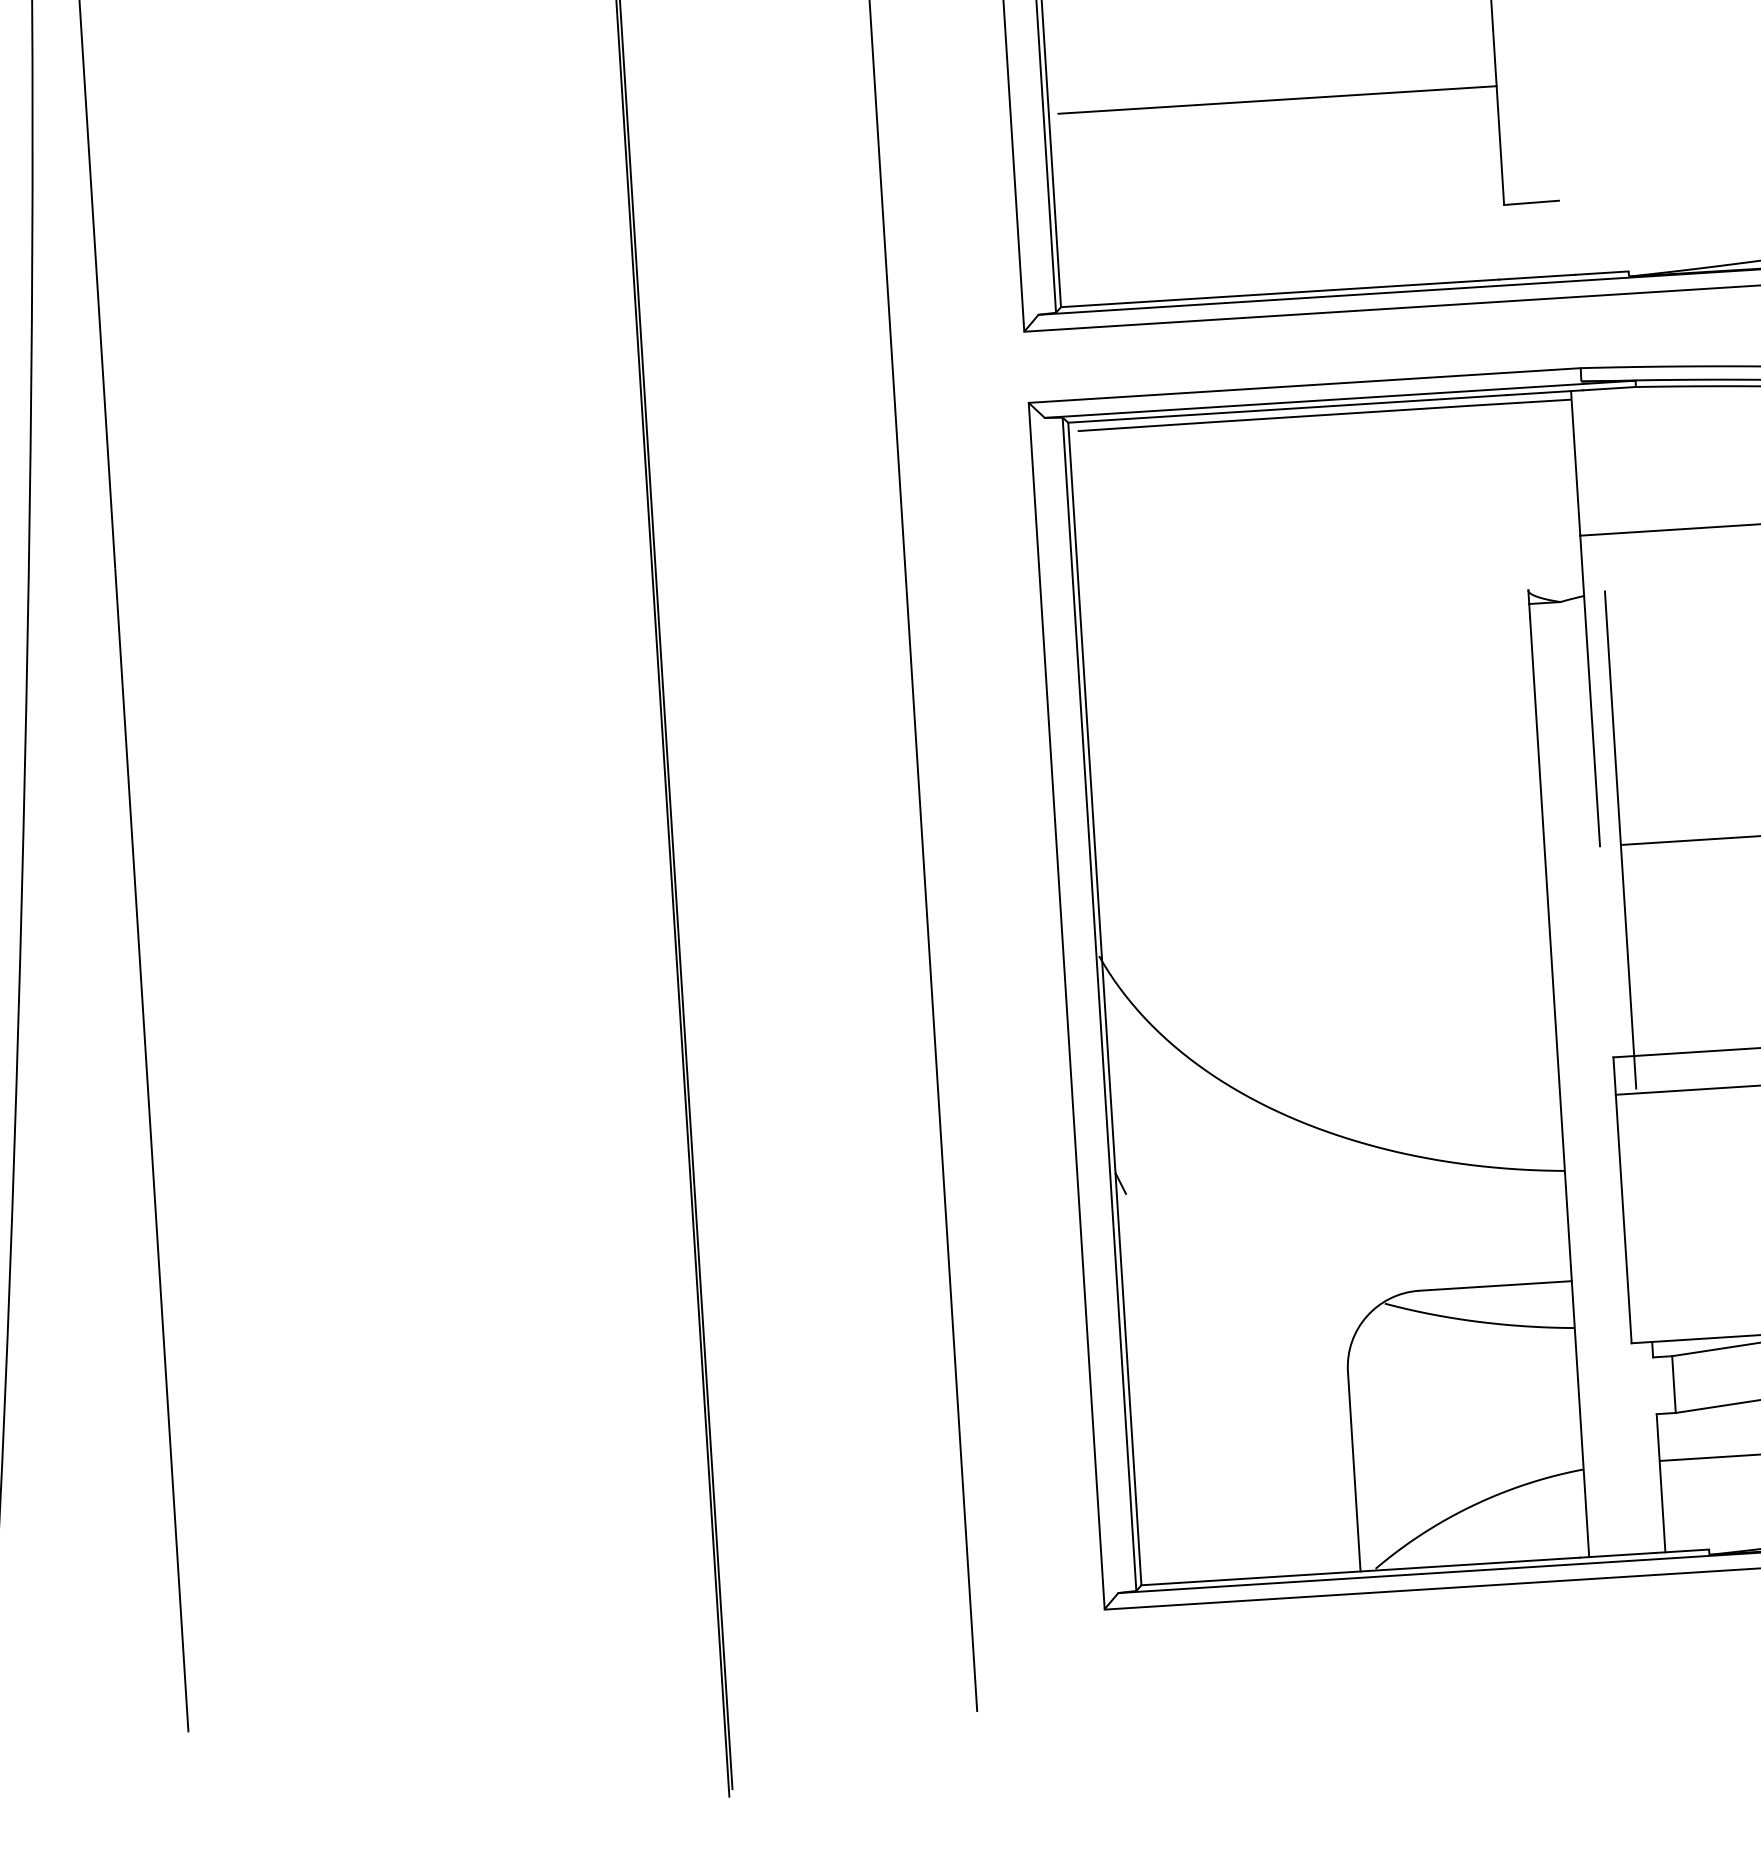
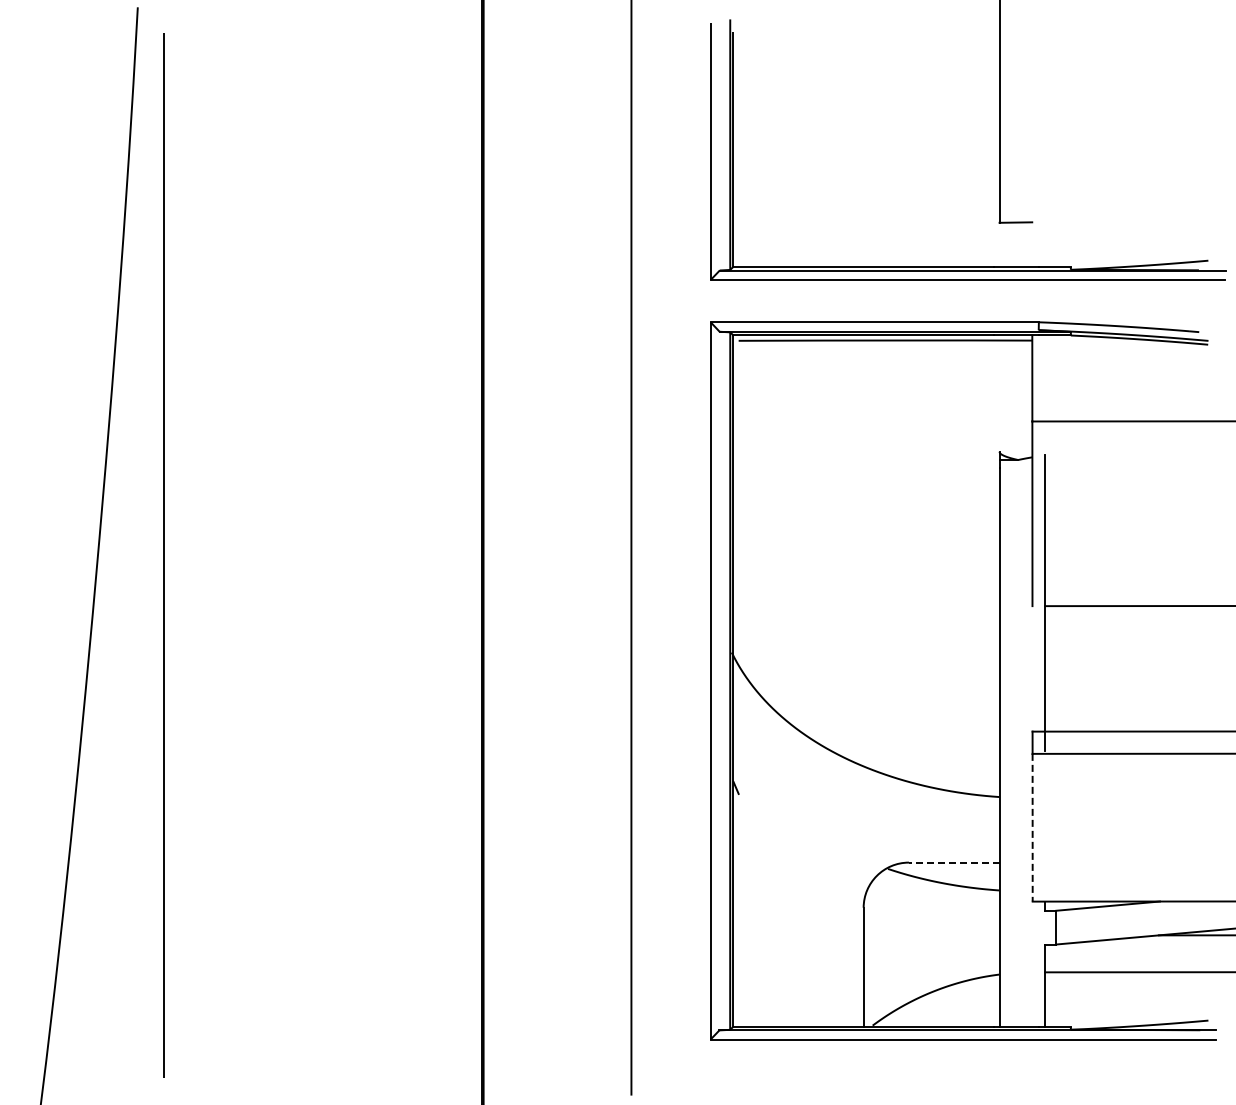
line: (1277, 100) -> (869, 152), removed
line: (1623, 1218) -> (1032, 827), solid -> dashed
line: (1494, 1285) -> (953, 862), solid -> dashed

